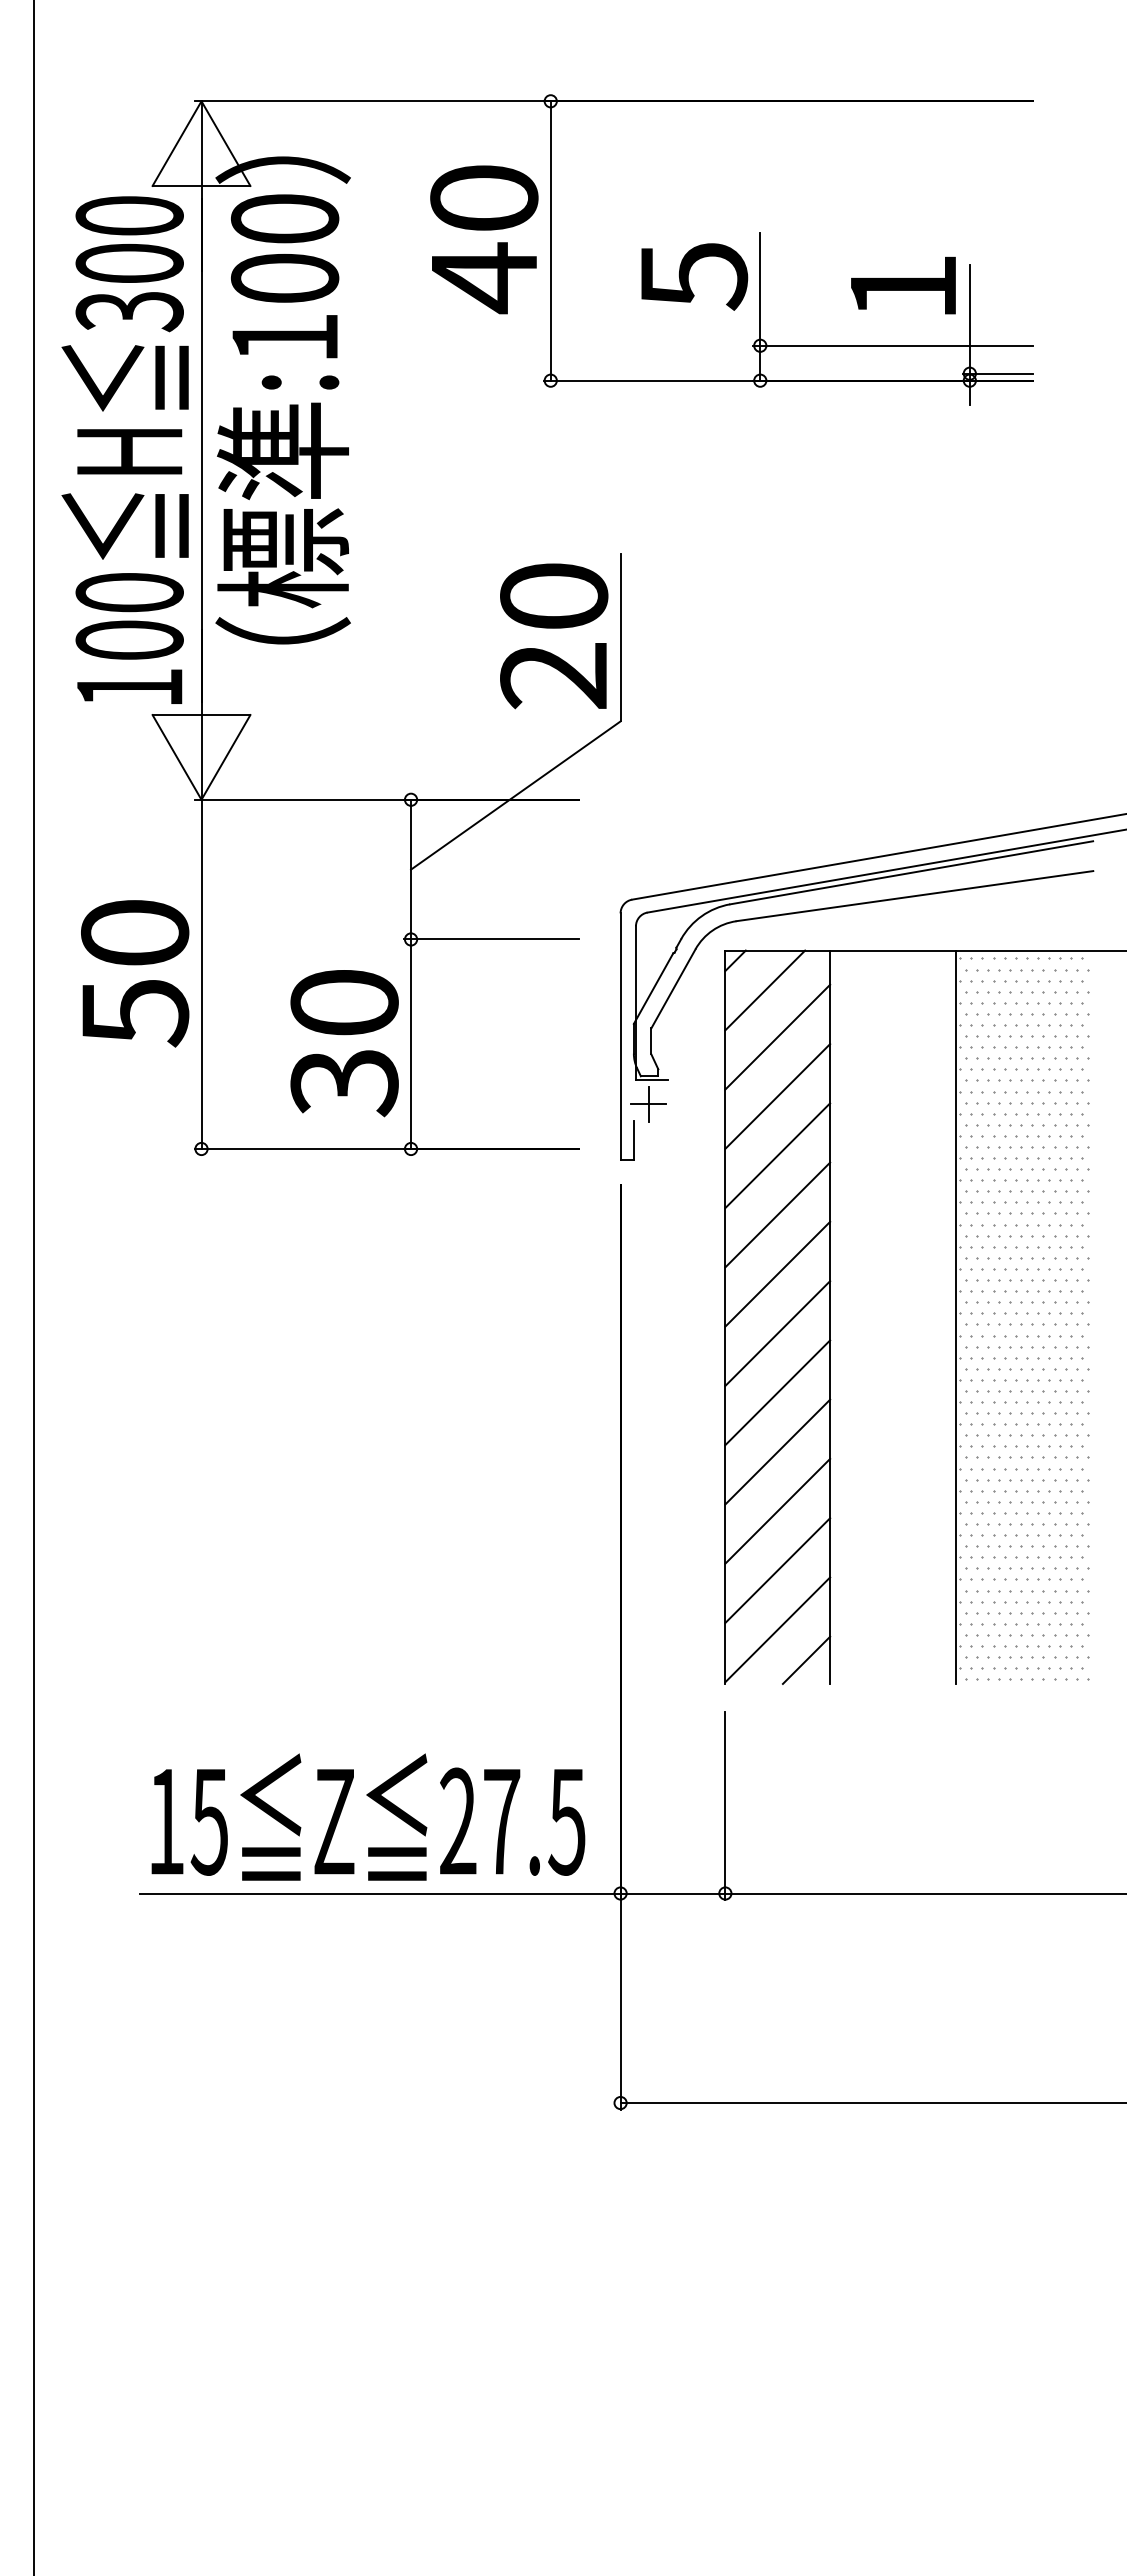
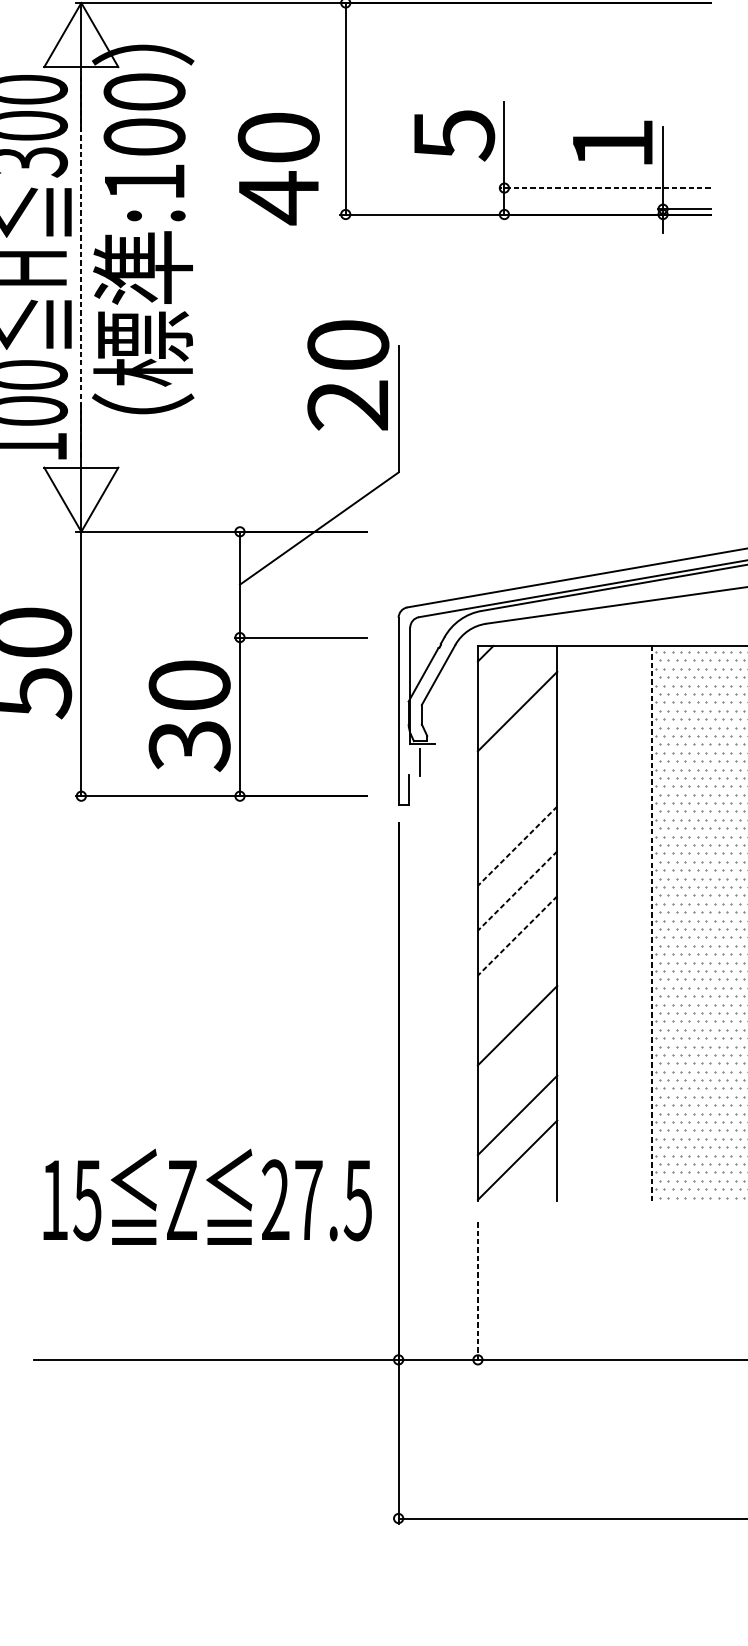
text: (484, 239) -> (278, 168), moved
line: (893, 345) -> (605, 187), solid -> dashed
line: (201, 451) -> (81, 268), solid -> dashed
text: (554, 636) -> (348, 375), moved
line: (765, 990) -> (508, 676), removed
line: (777, 1096) -> (517, 756), removed
line: (648, 1104) -> (419, 762), removed
line: (777, 1155) -> (517, 801), removed
line: (777, 1215) -> (517, 846), solid -> dashed
line: (777, 1274) -> (517, 891), solid -> dashed
line: (955, 1317) -> (652, 923), solid -> dashed
line: (777, 1333) -> (517, 935), solid -> dashed
line: (777, 1392) -> (517, 980), removed
line: (777, 1510) -> (517, 1069), removed
line: (806, 1659) -> (539, 1182), removed
line: (725, 1806) -> (478, 1293), solid -> dashed
text: (368, 1816) -> (207, 1196), moved

